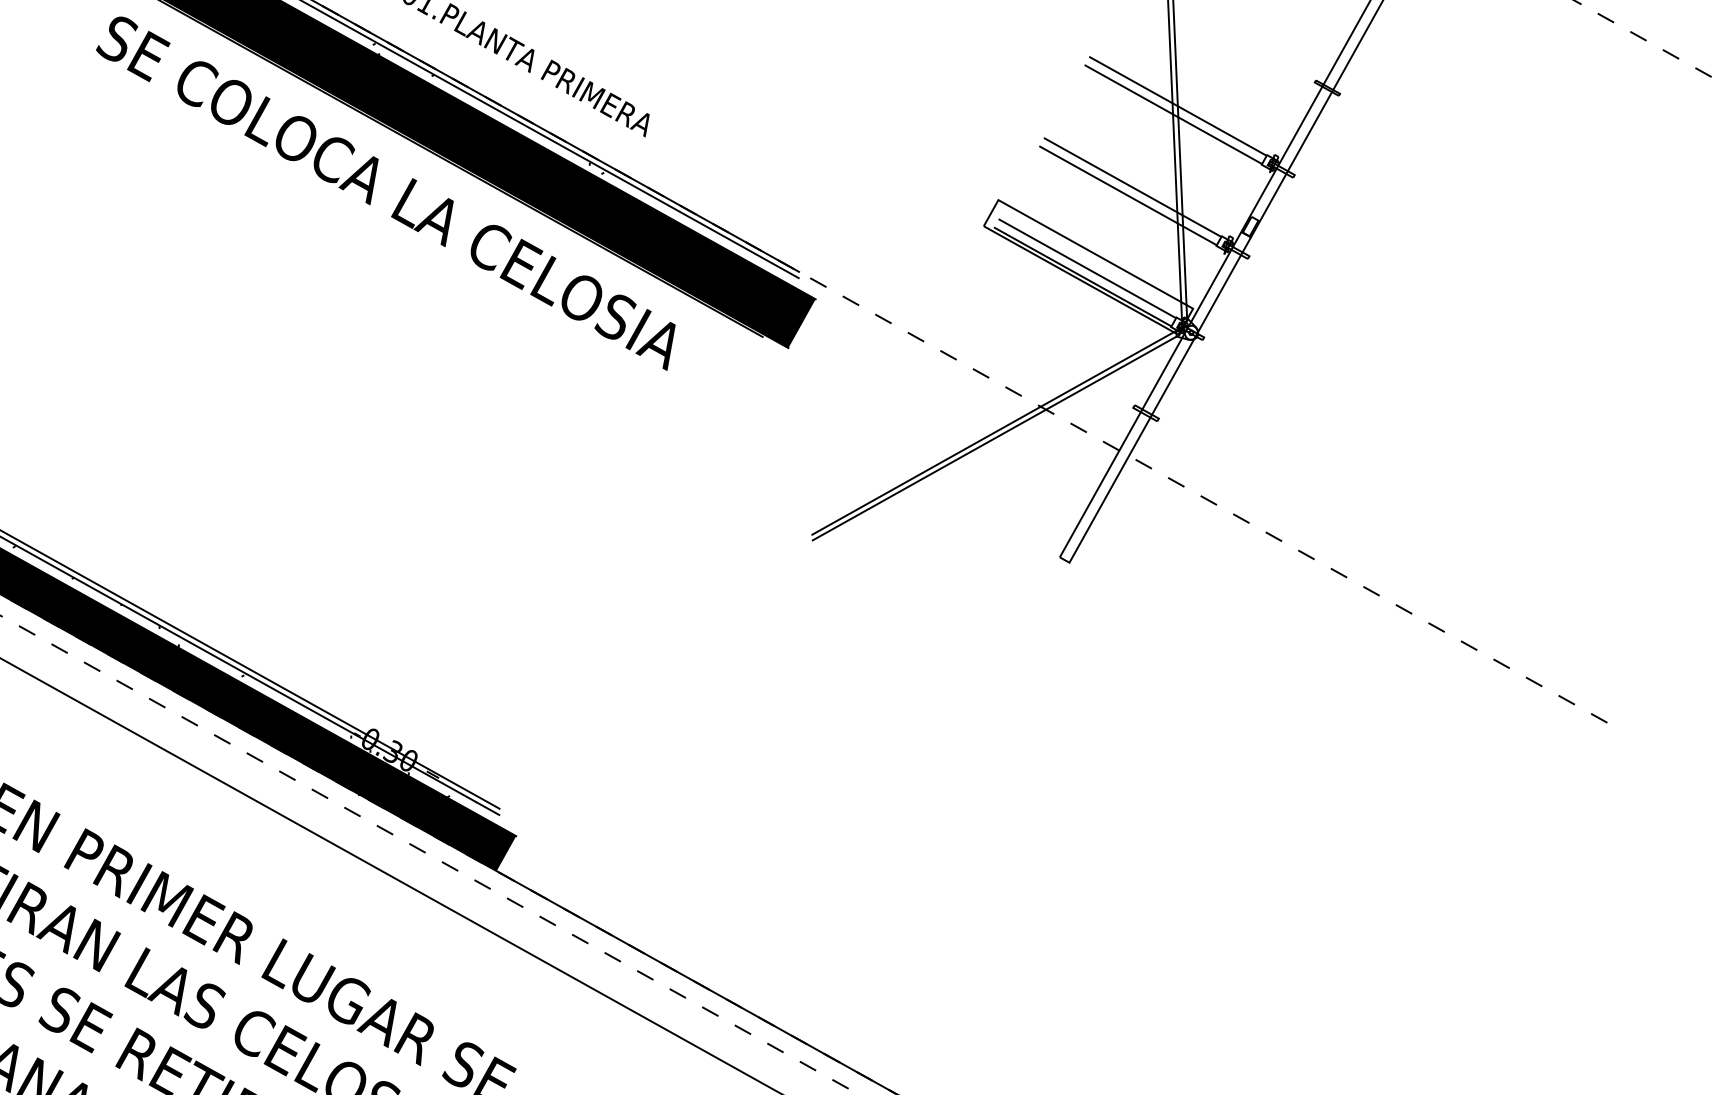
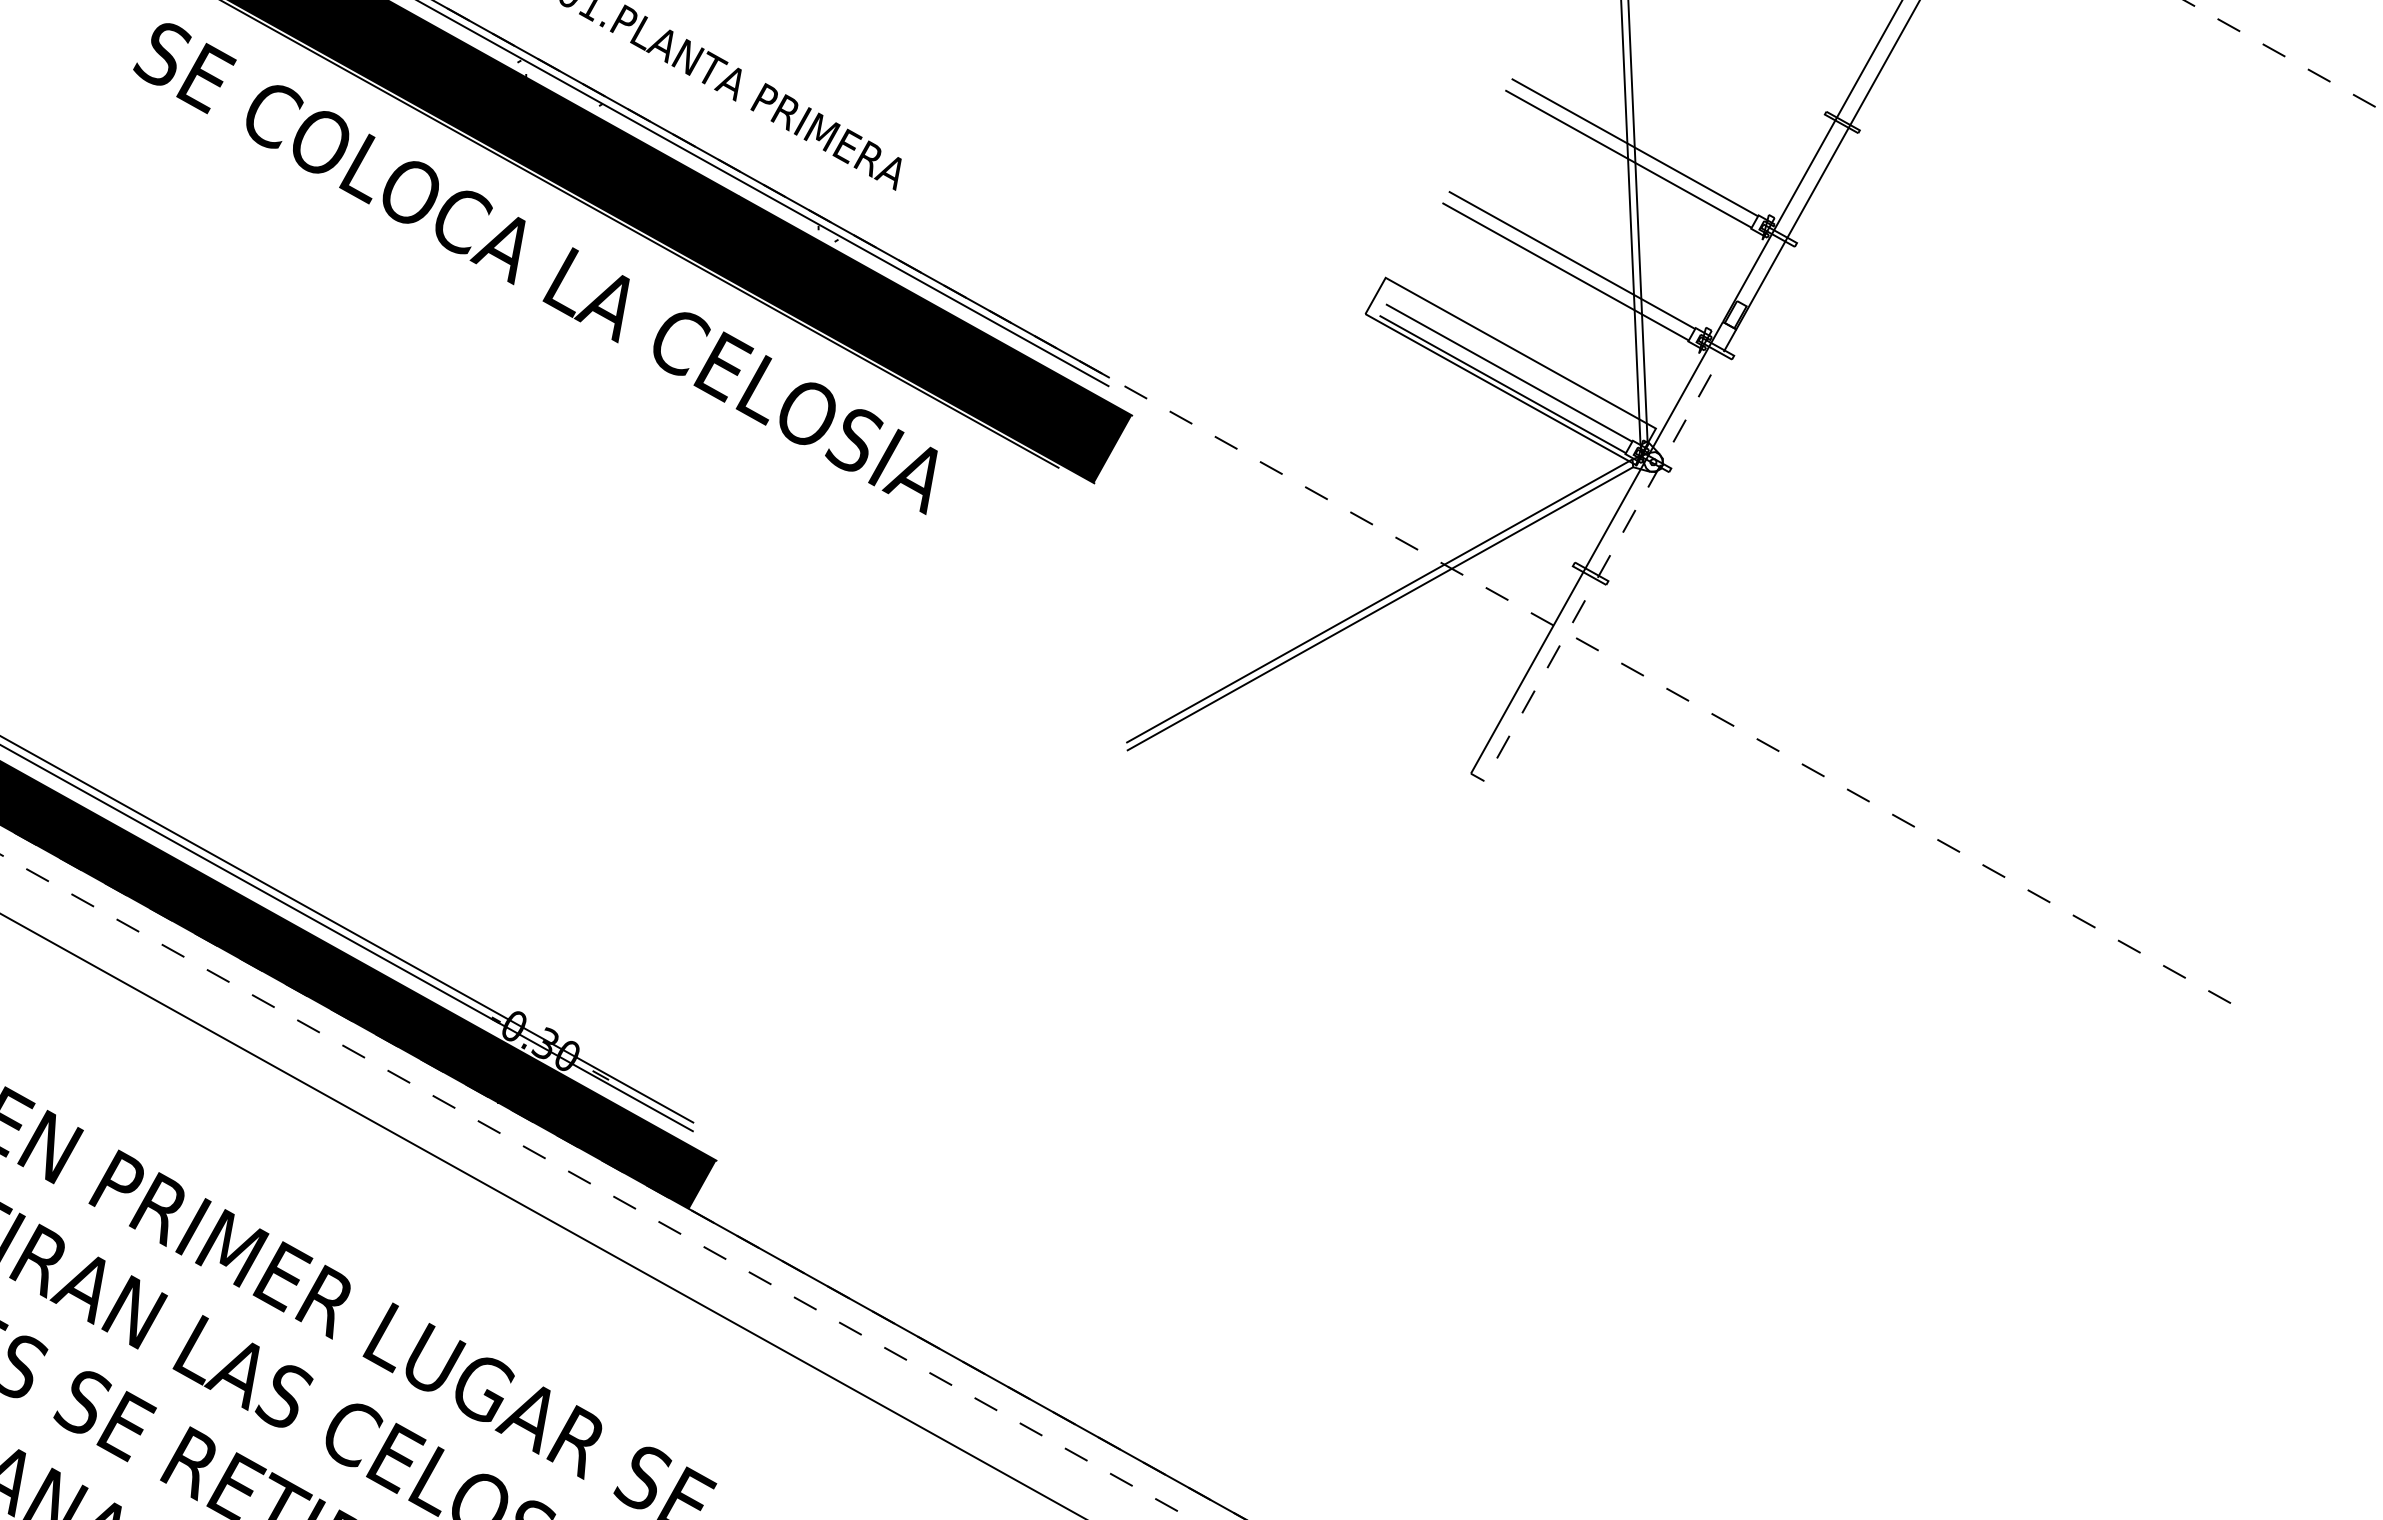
line: (1156, 405) -> (1605, 563), solid -> dashed
hatch: (244, 674) -> (339, 936), removed

